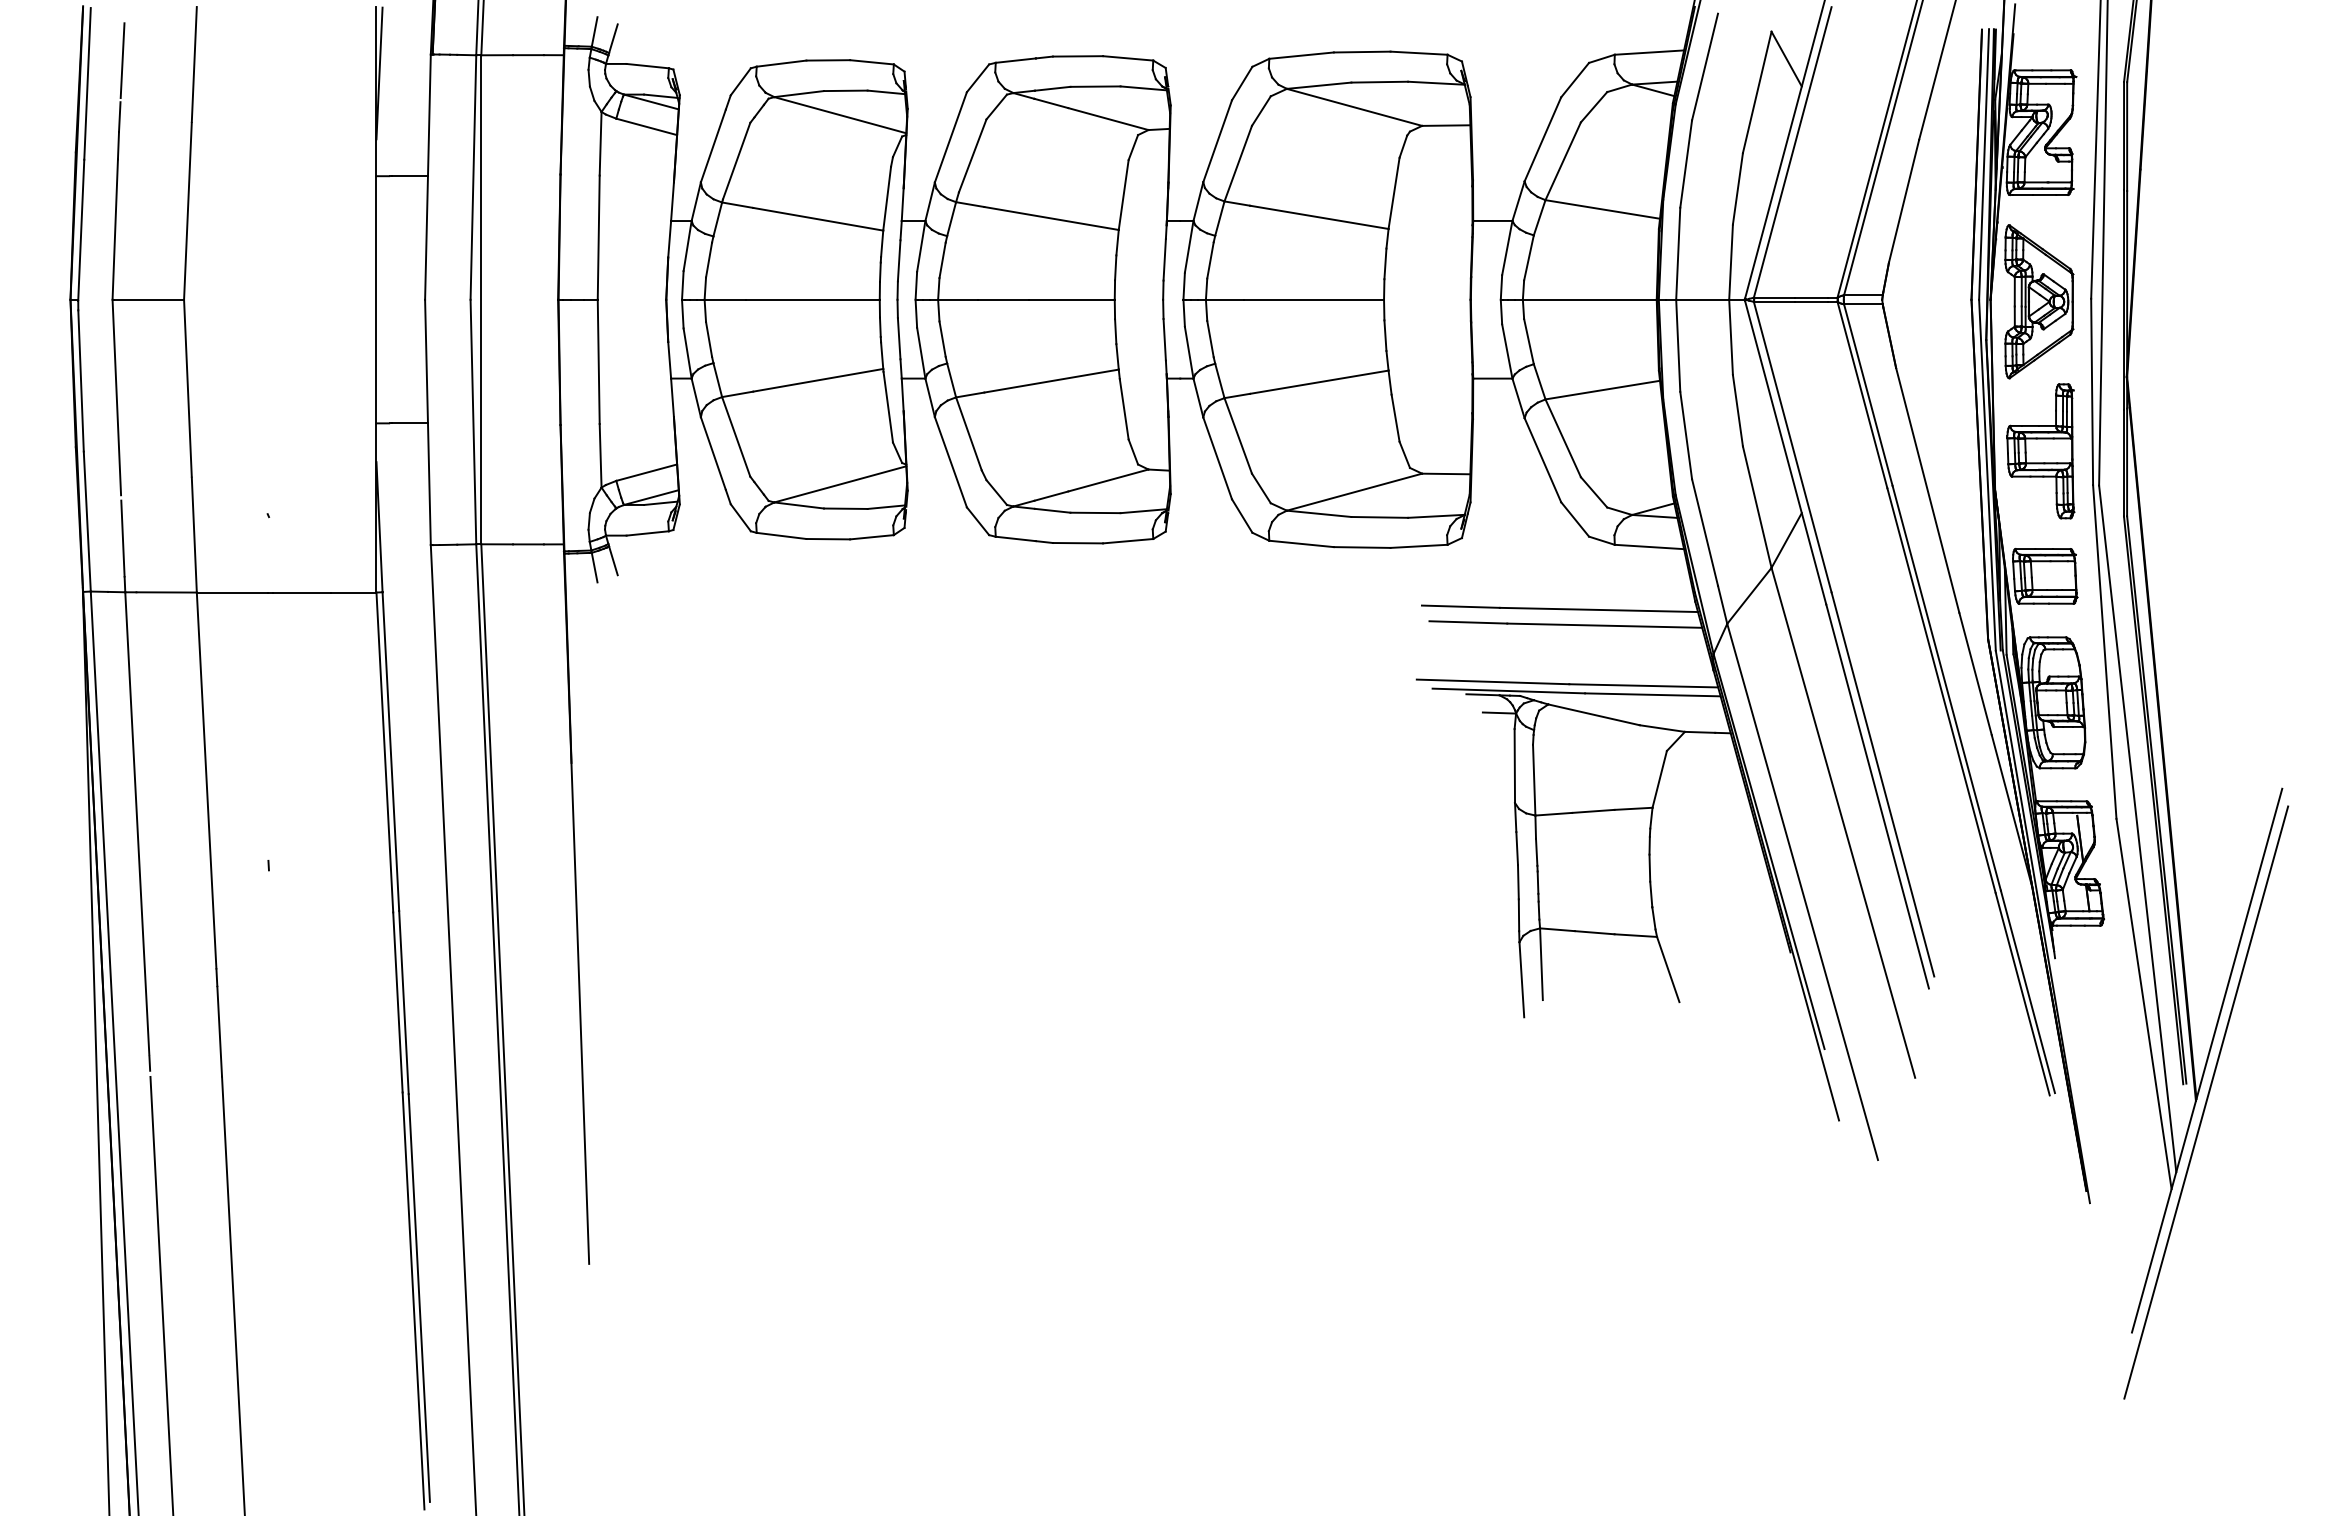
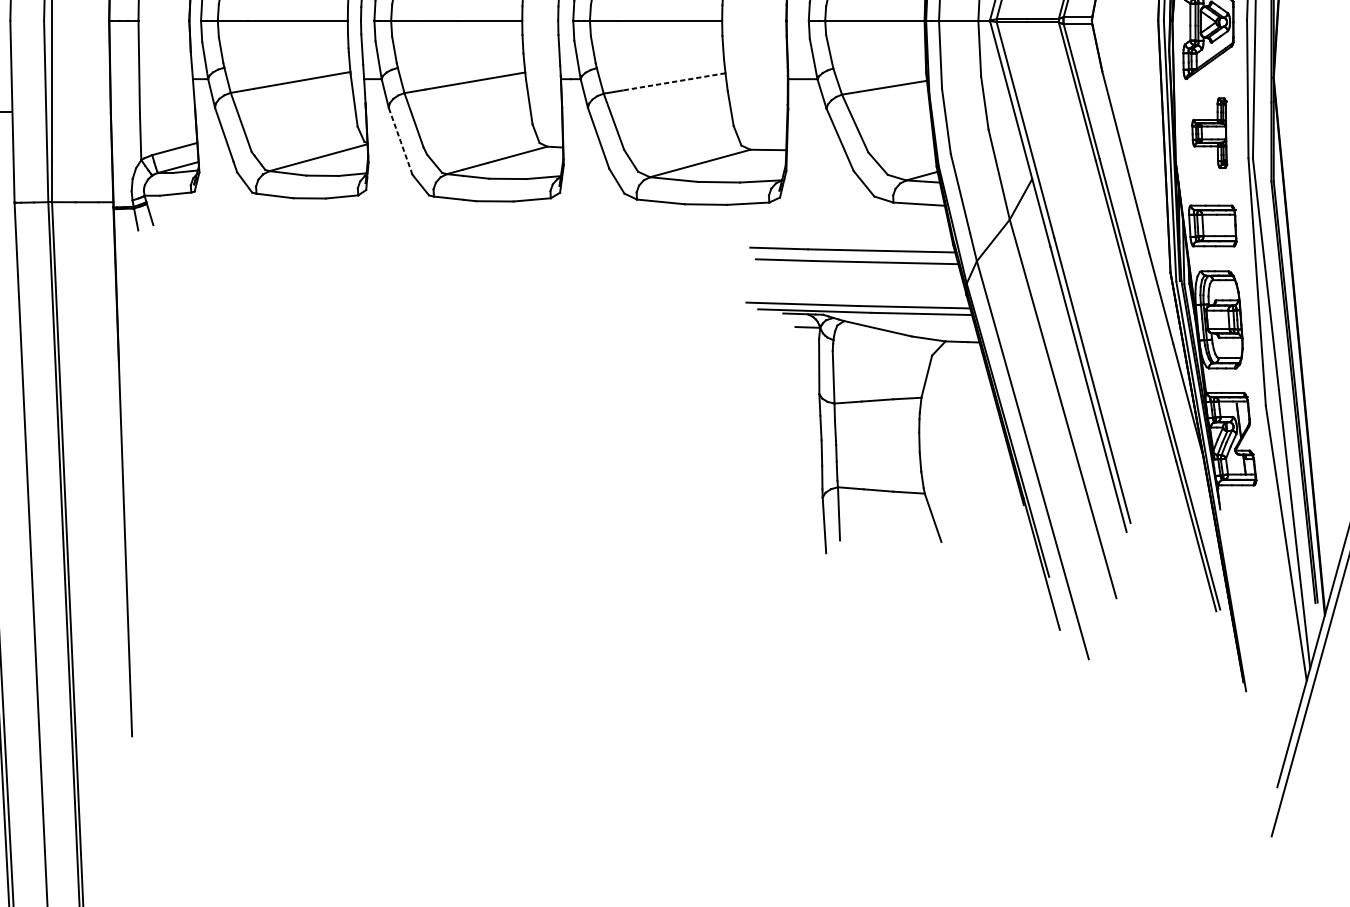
line: (1318, 382) -> (673, 82), solid -> dashed
part: (2040, 451) -> (1209, 133), size x0.7
line: (950, 462) -> (400, 141), solid -> dashed

